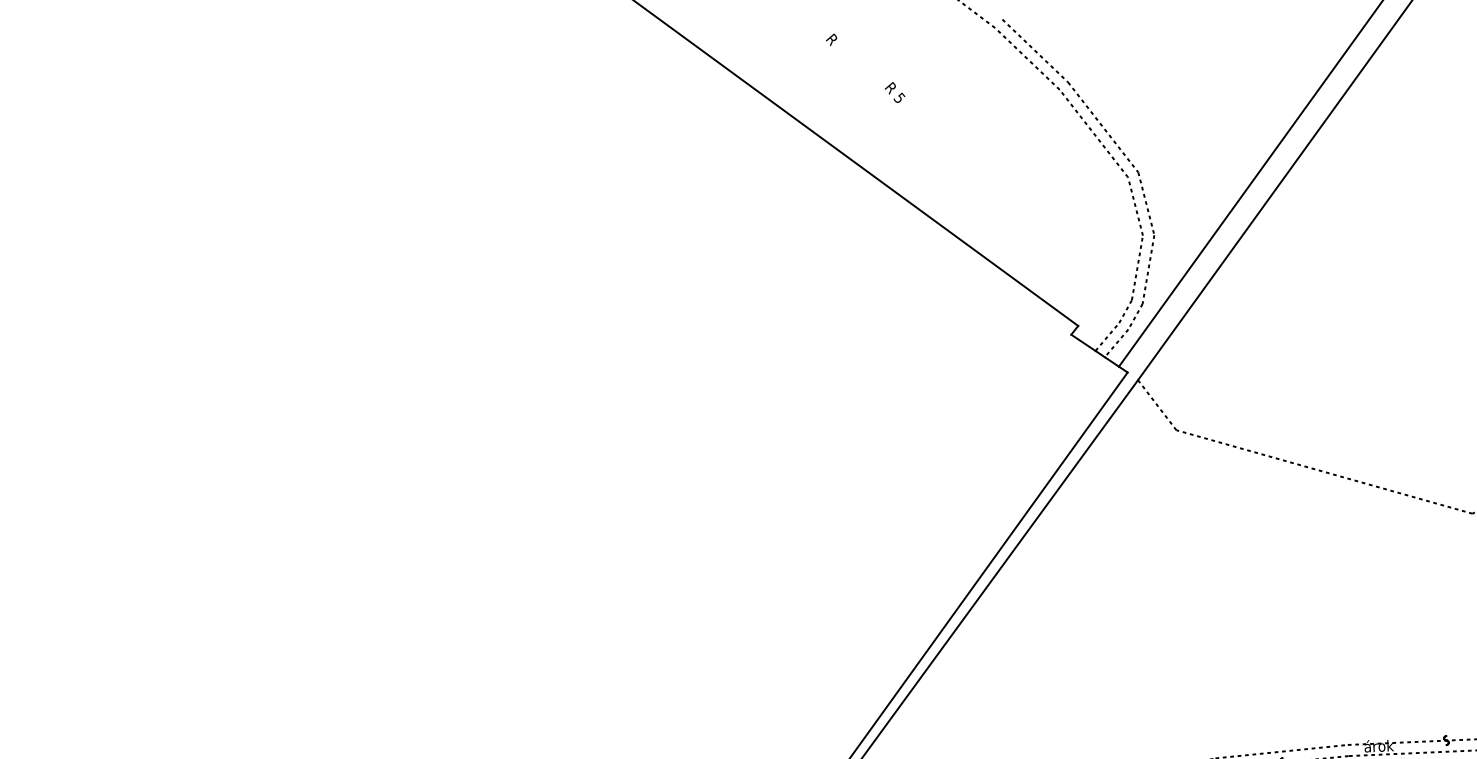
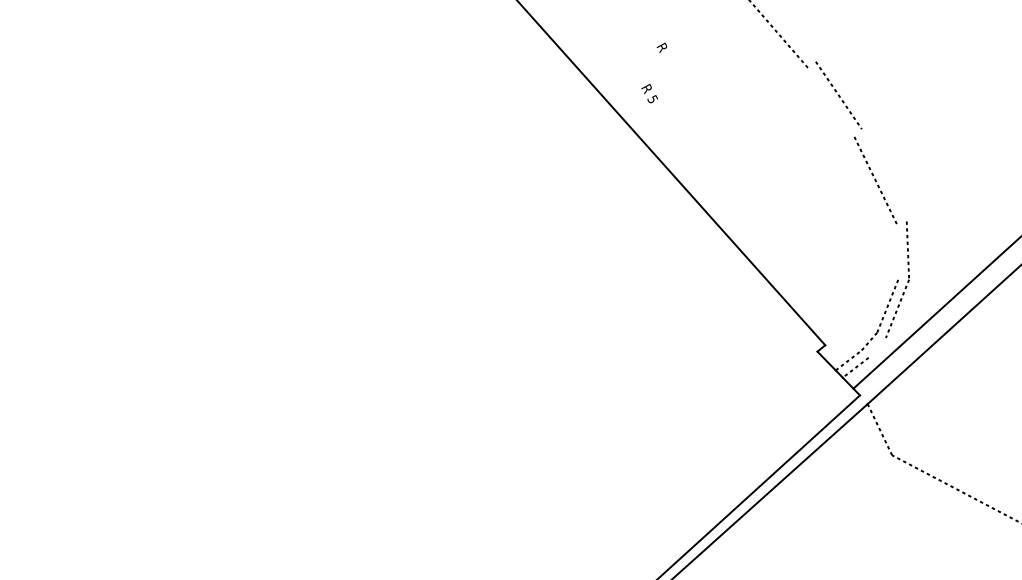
line: (1027, 58) -> (830, 100), removed
text: (894, 92) -> (649, 93), moved
line: (1103, 127) -> (884, 175), removed
line: (1135, 206) -> (897, 250), removed
line: (1135, 316) -> (877, 347), removed

